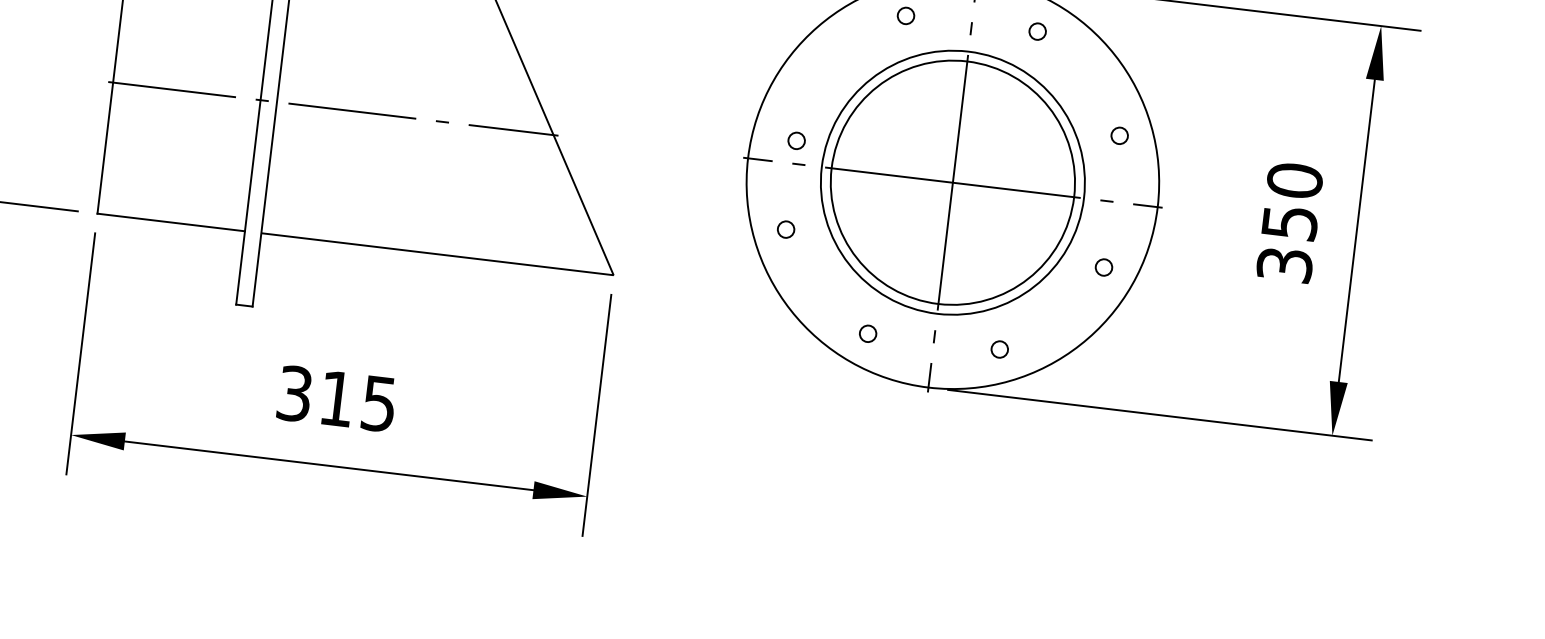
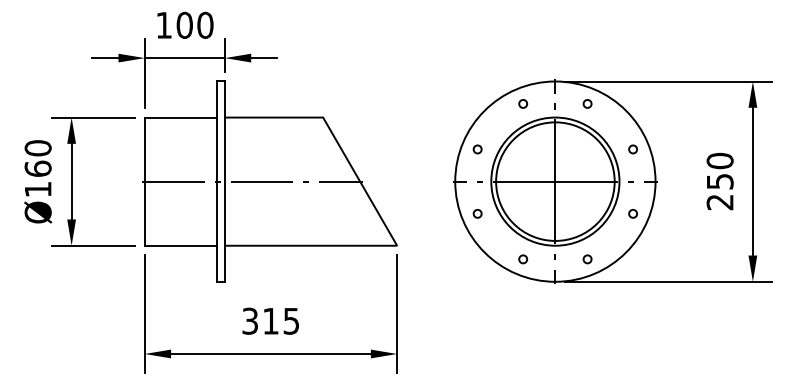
circle: (796, 140) -> (477, 149), moved
text: (1285, 265) -> (720, 202), 350 -> 250

